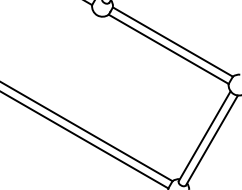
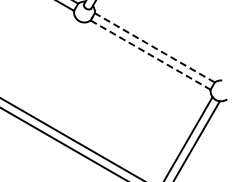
line: (172, 41) -> (154, 47), solid -> dashed
line: (169, 49) -> (151, 55), solid -> dashed

